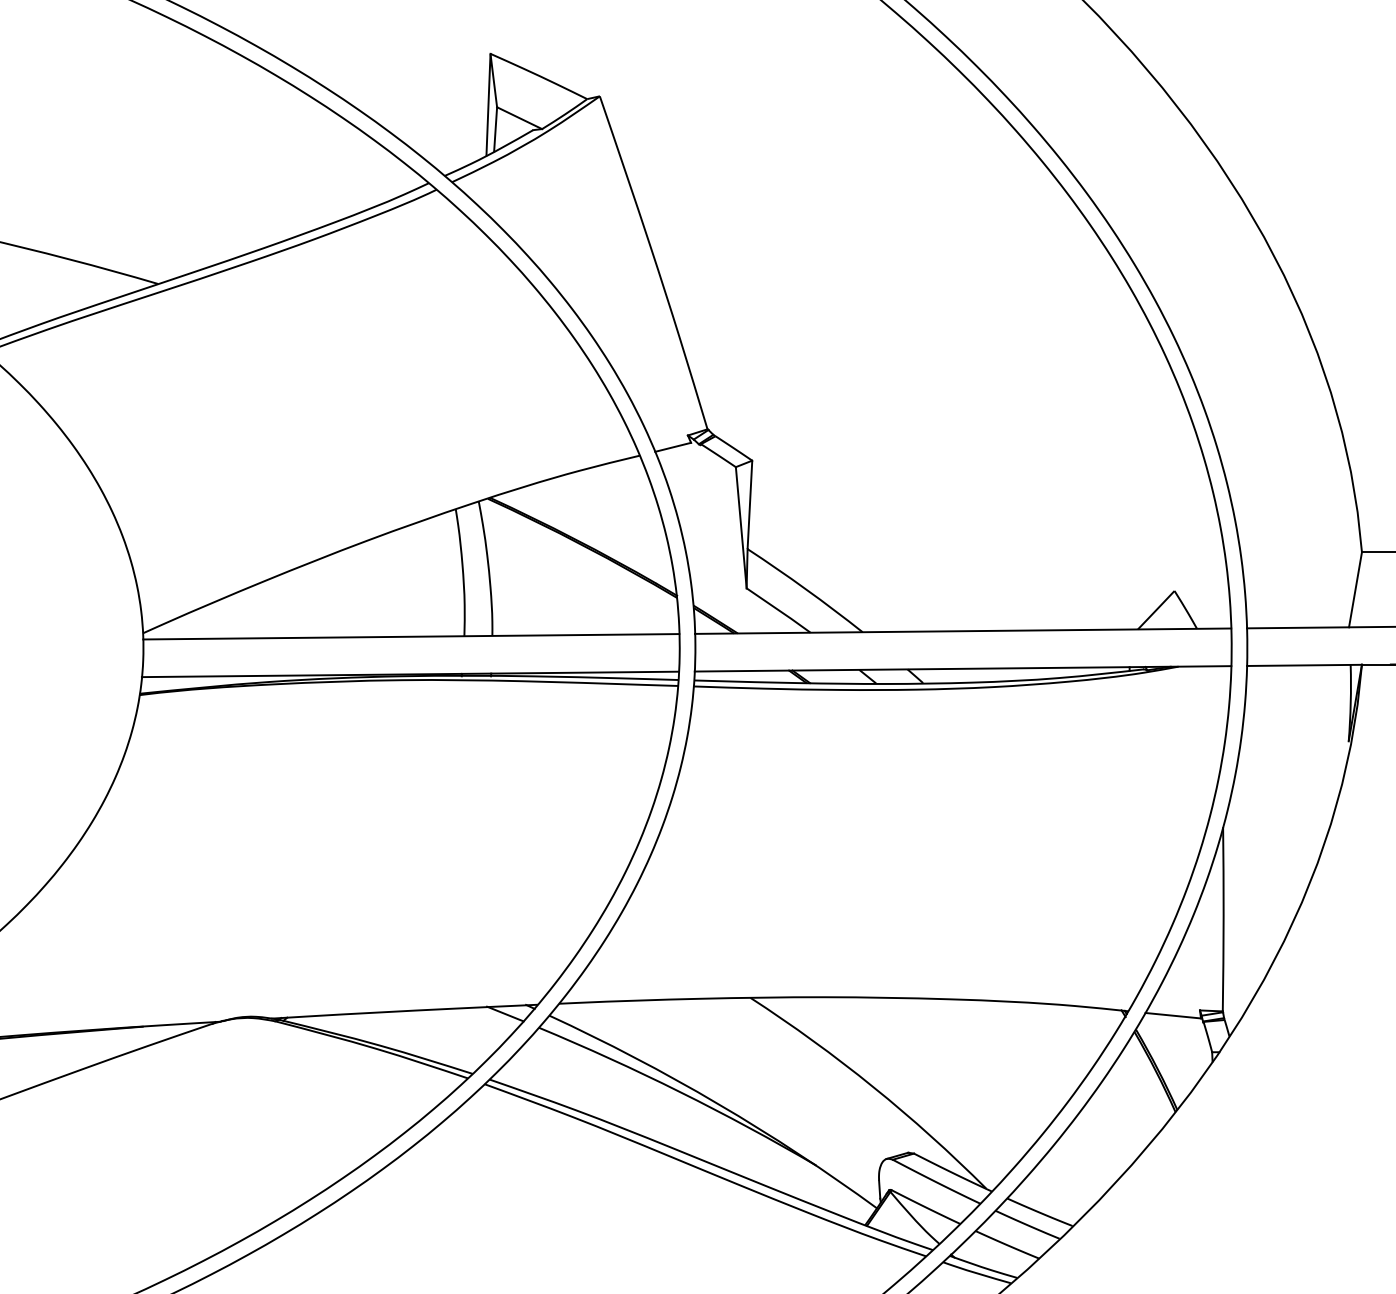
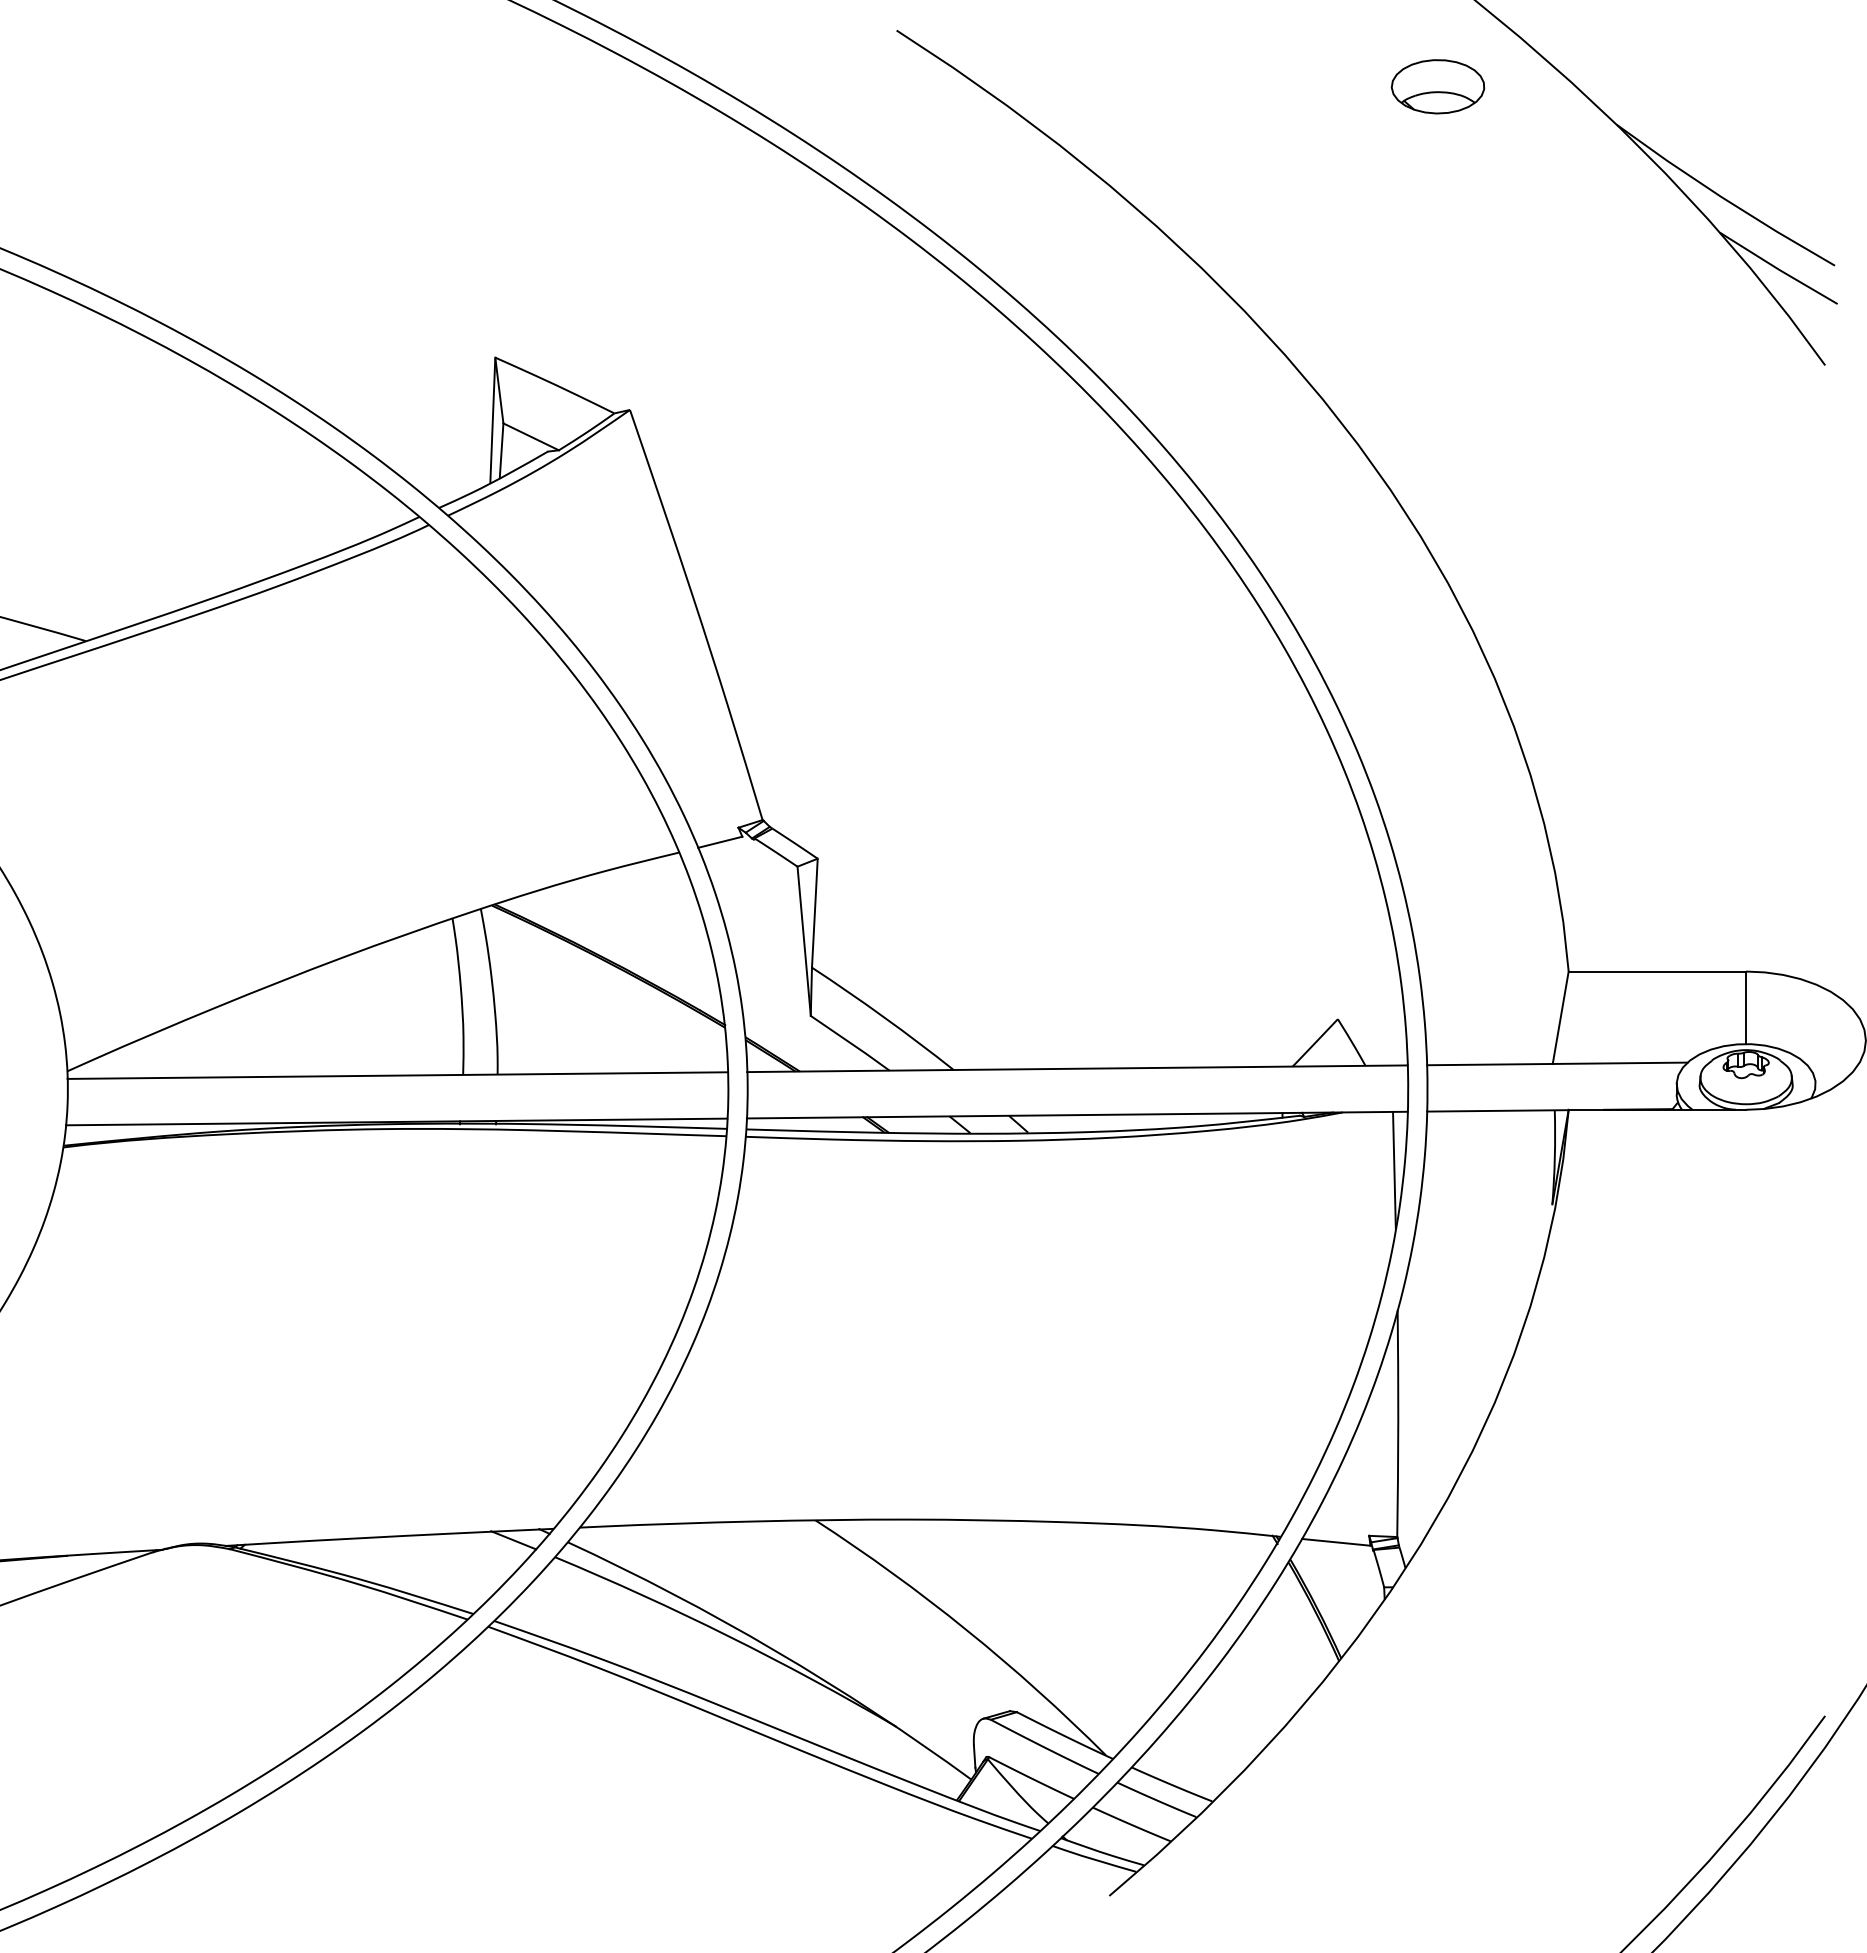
line: (1220, 712) -> (1394, 1169), added

